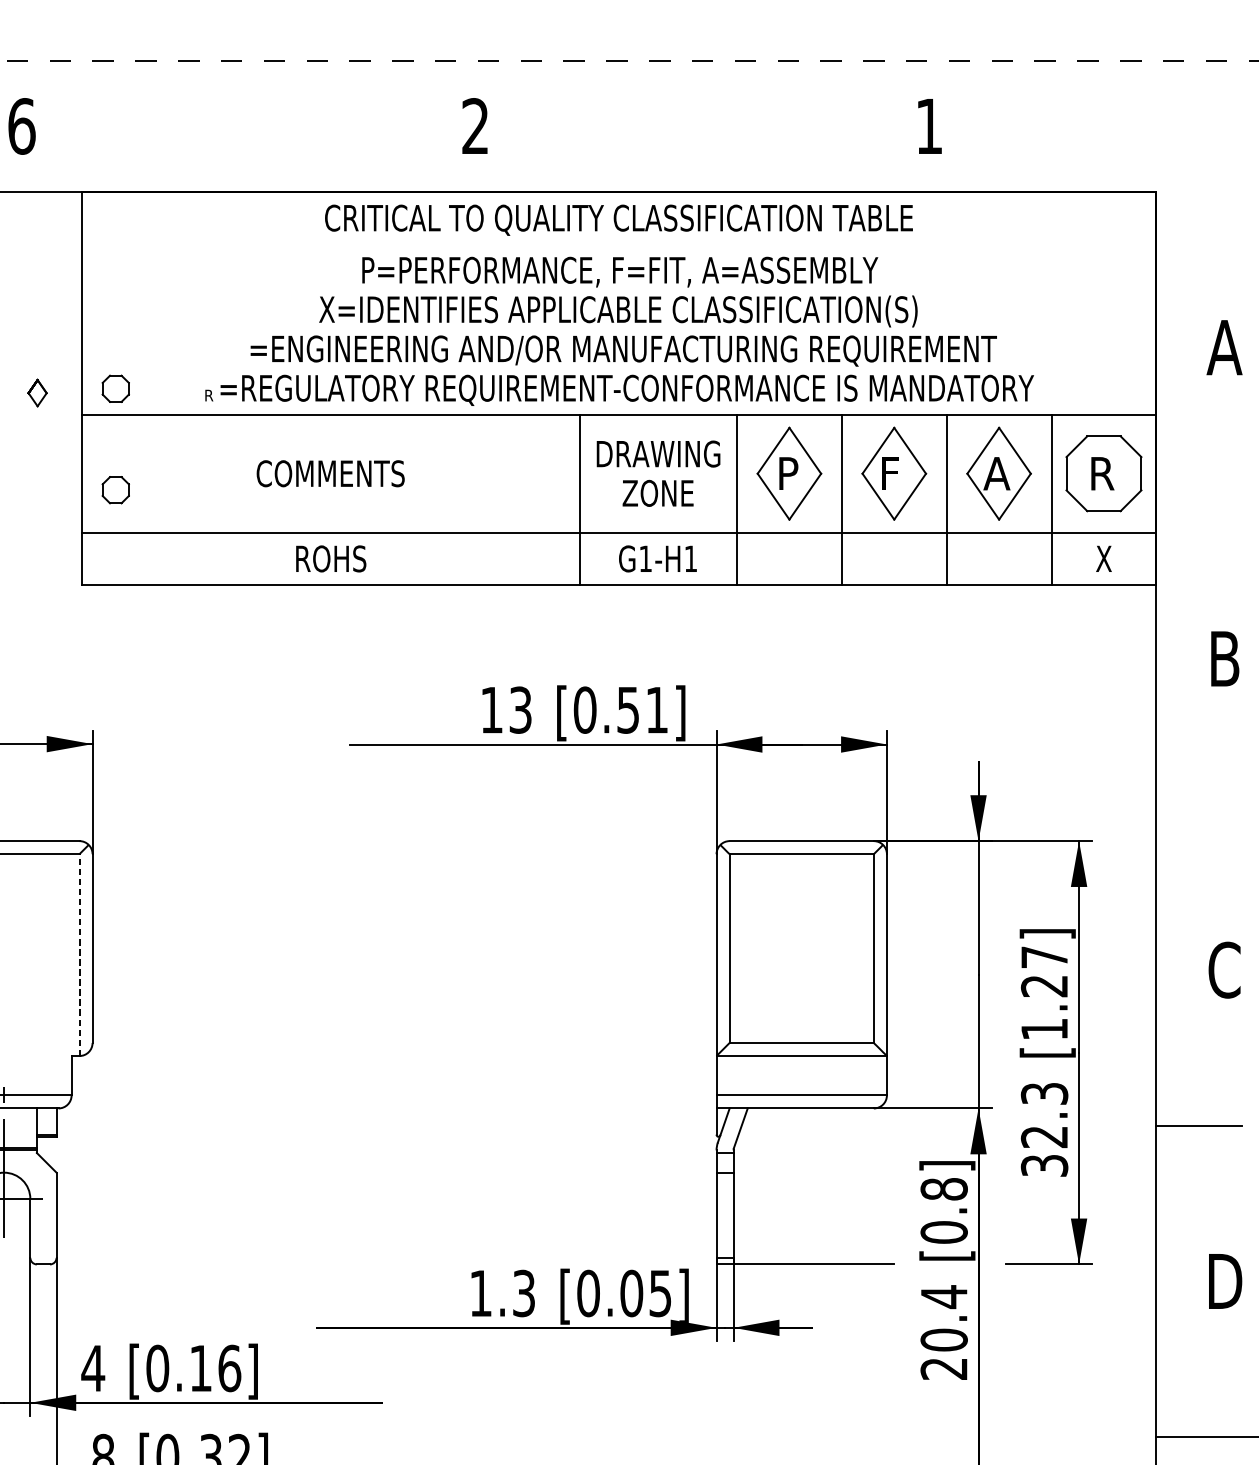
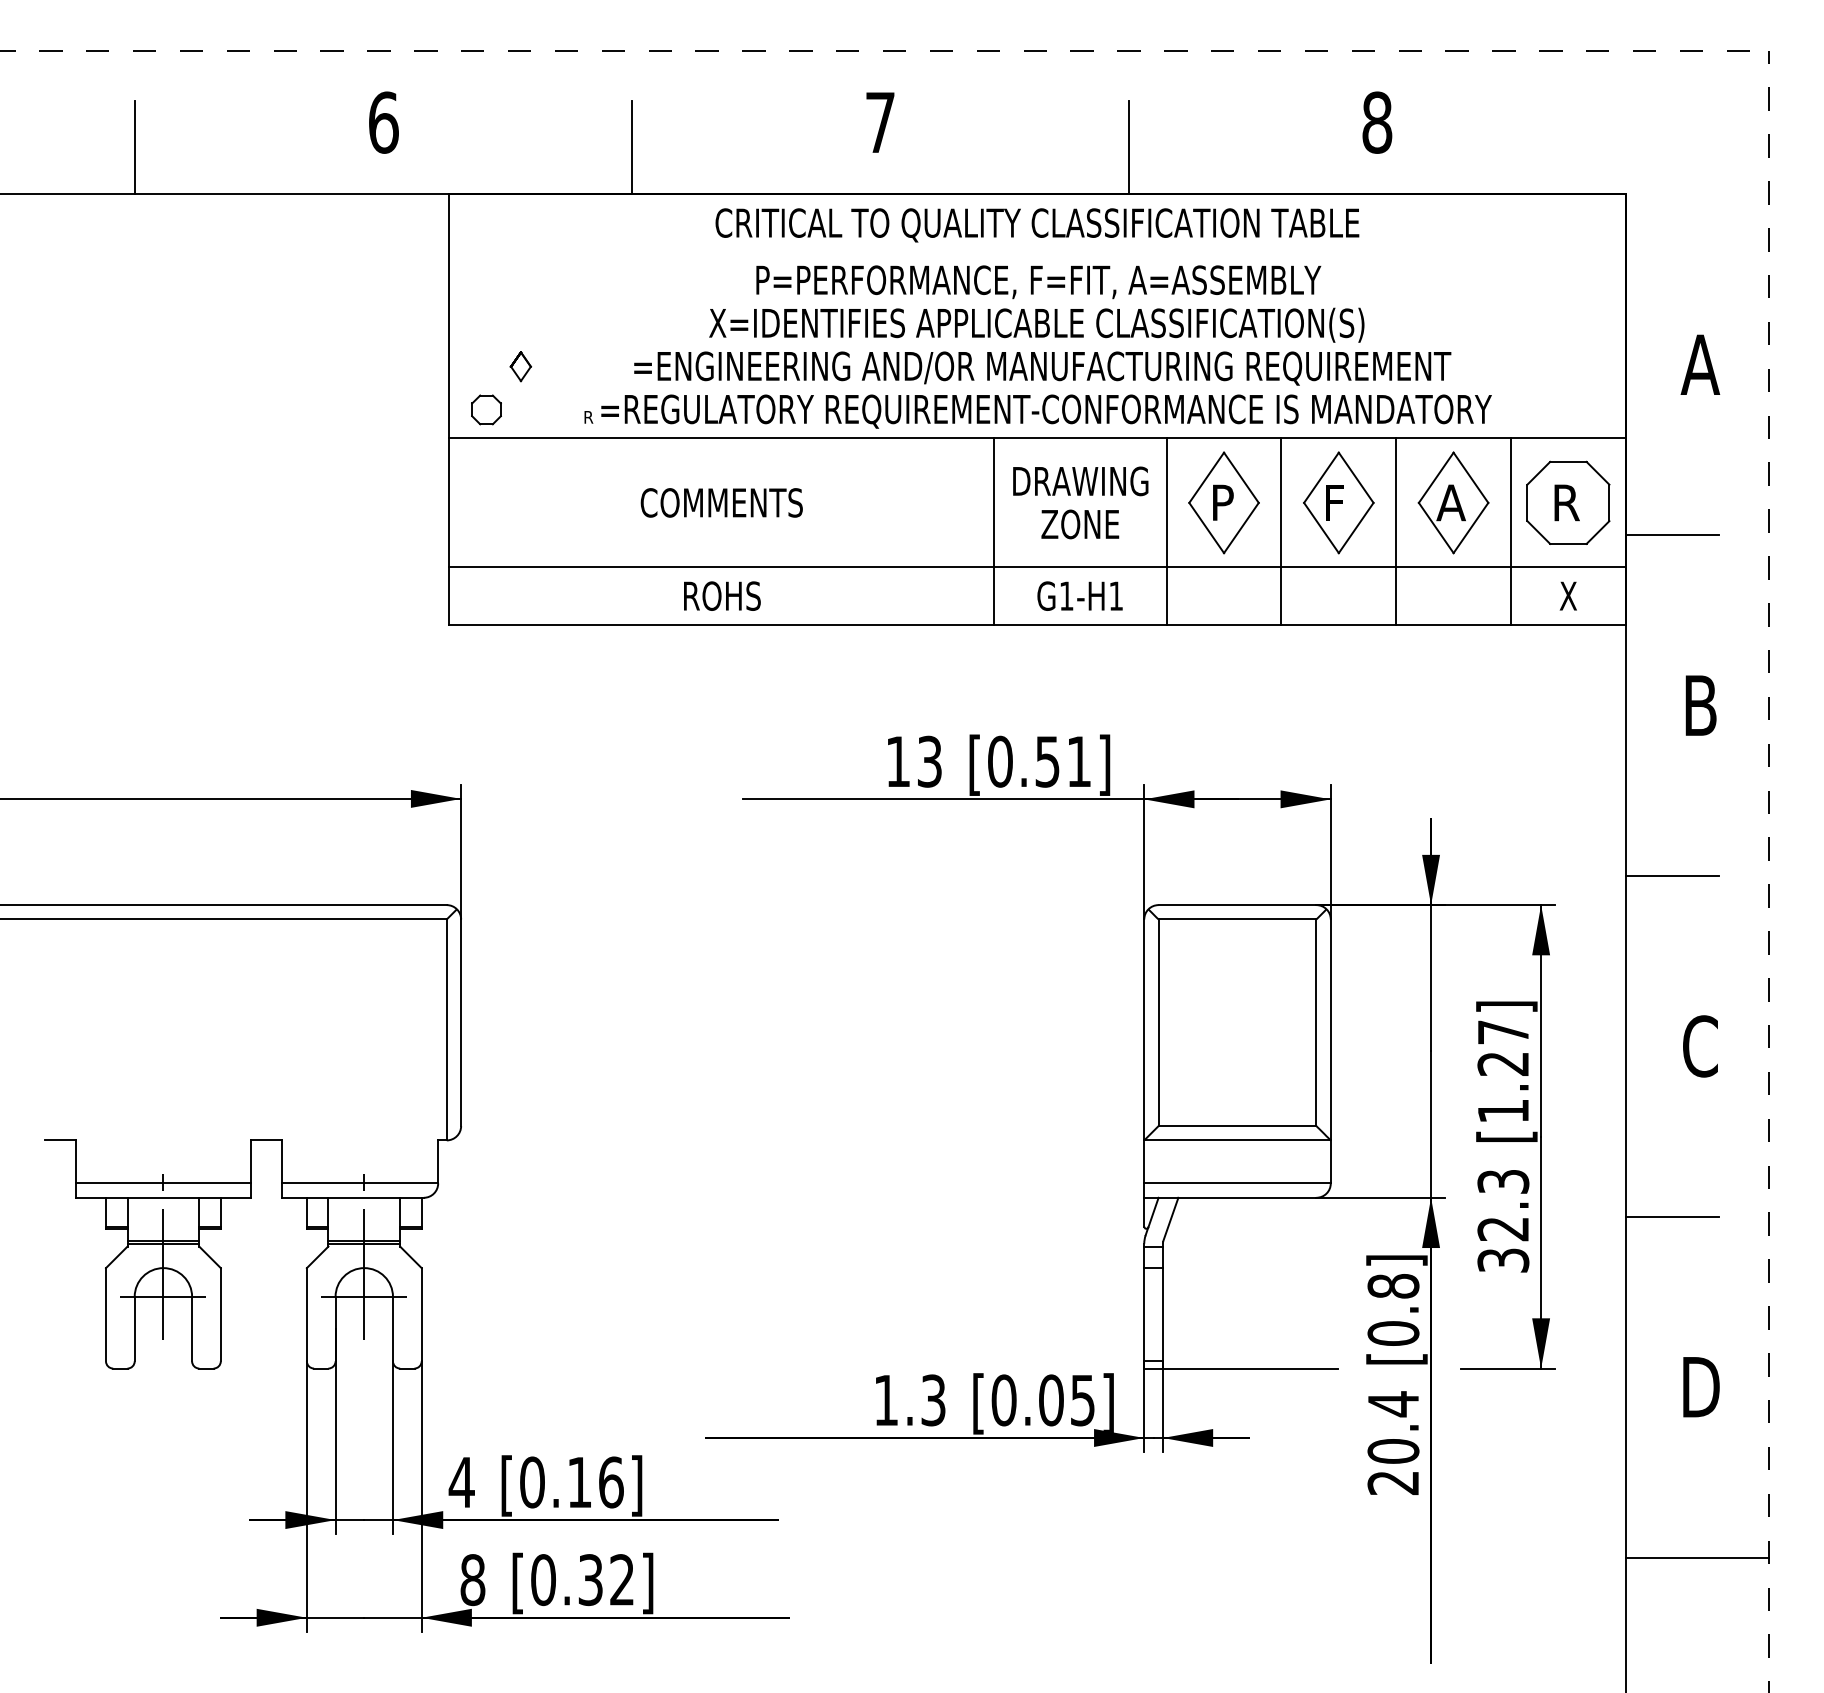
text: (475, 125) -> (880, 121), 2 -> 7
text: (929, 126) -> (1377, 122), 1 -> 8
line: (249, 149) -> (632, 147), added
line: (703, 149) -> (1129, 147), added
part: (37, 392) -> (520, 366), moved
part: (115, 489) -> (486, 520), removed
line: (1199, 503) -> (1672, 535), added
line: (1199, 814) -> (1672, 875), added
line: (79, 954) -> (446, 1029), dashed -> solid

